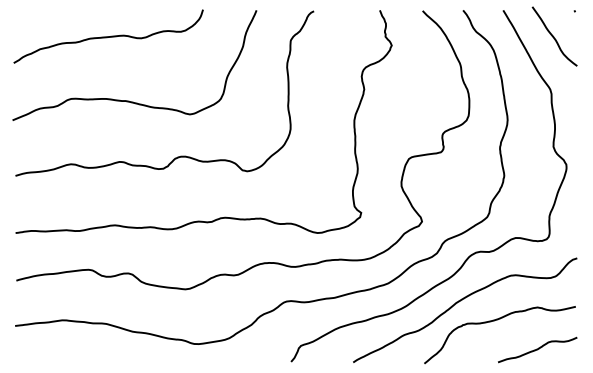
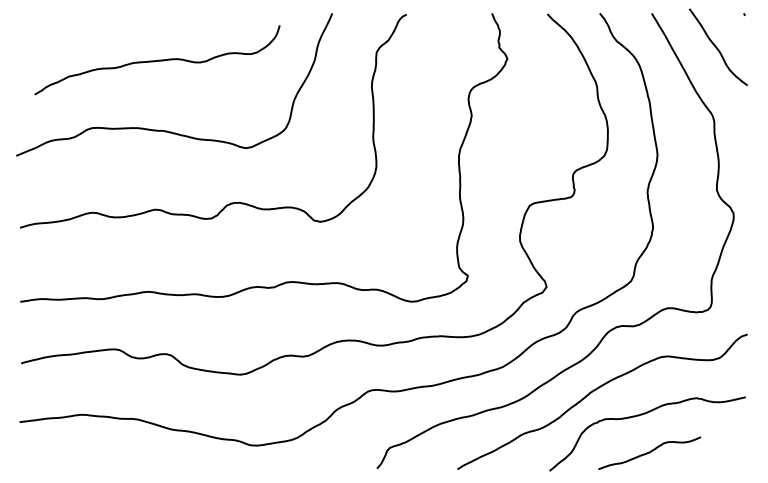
curve: (108, 36) -> (157, 60), moved
curve: (537, 349) -> (649, 452), moved

